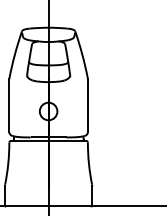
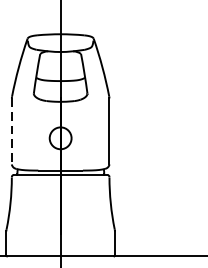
line: (9, 105) -> (12, 130), solid -> dashed

